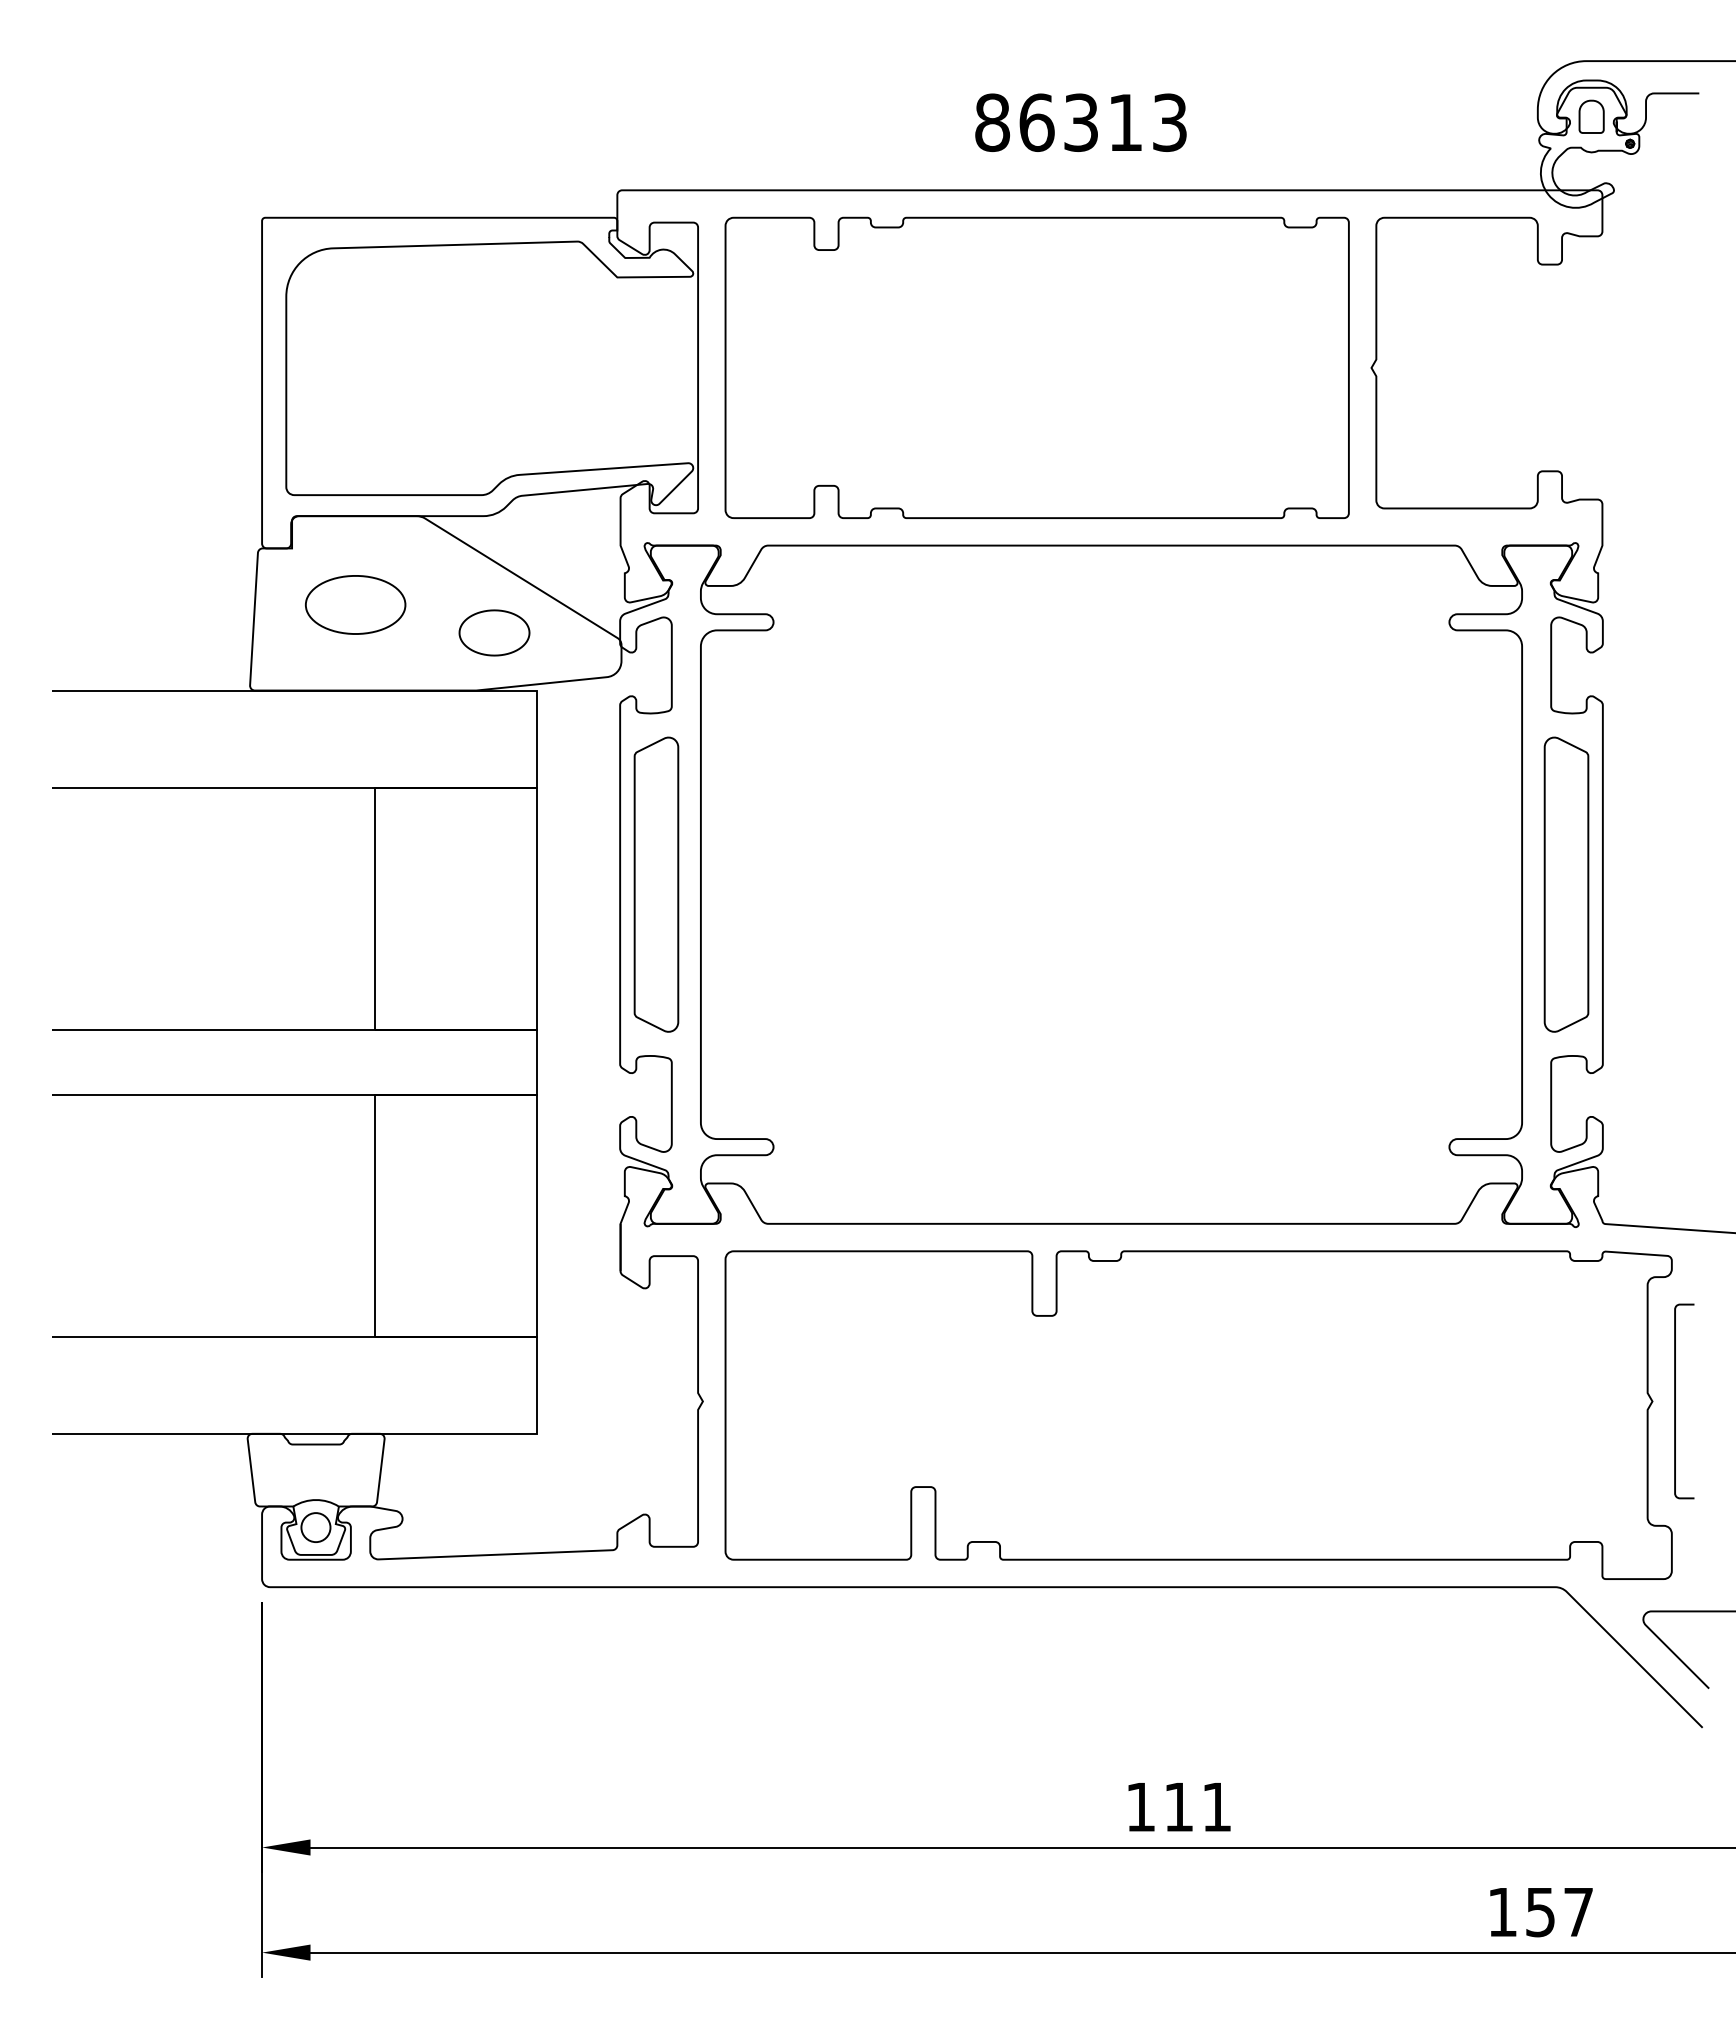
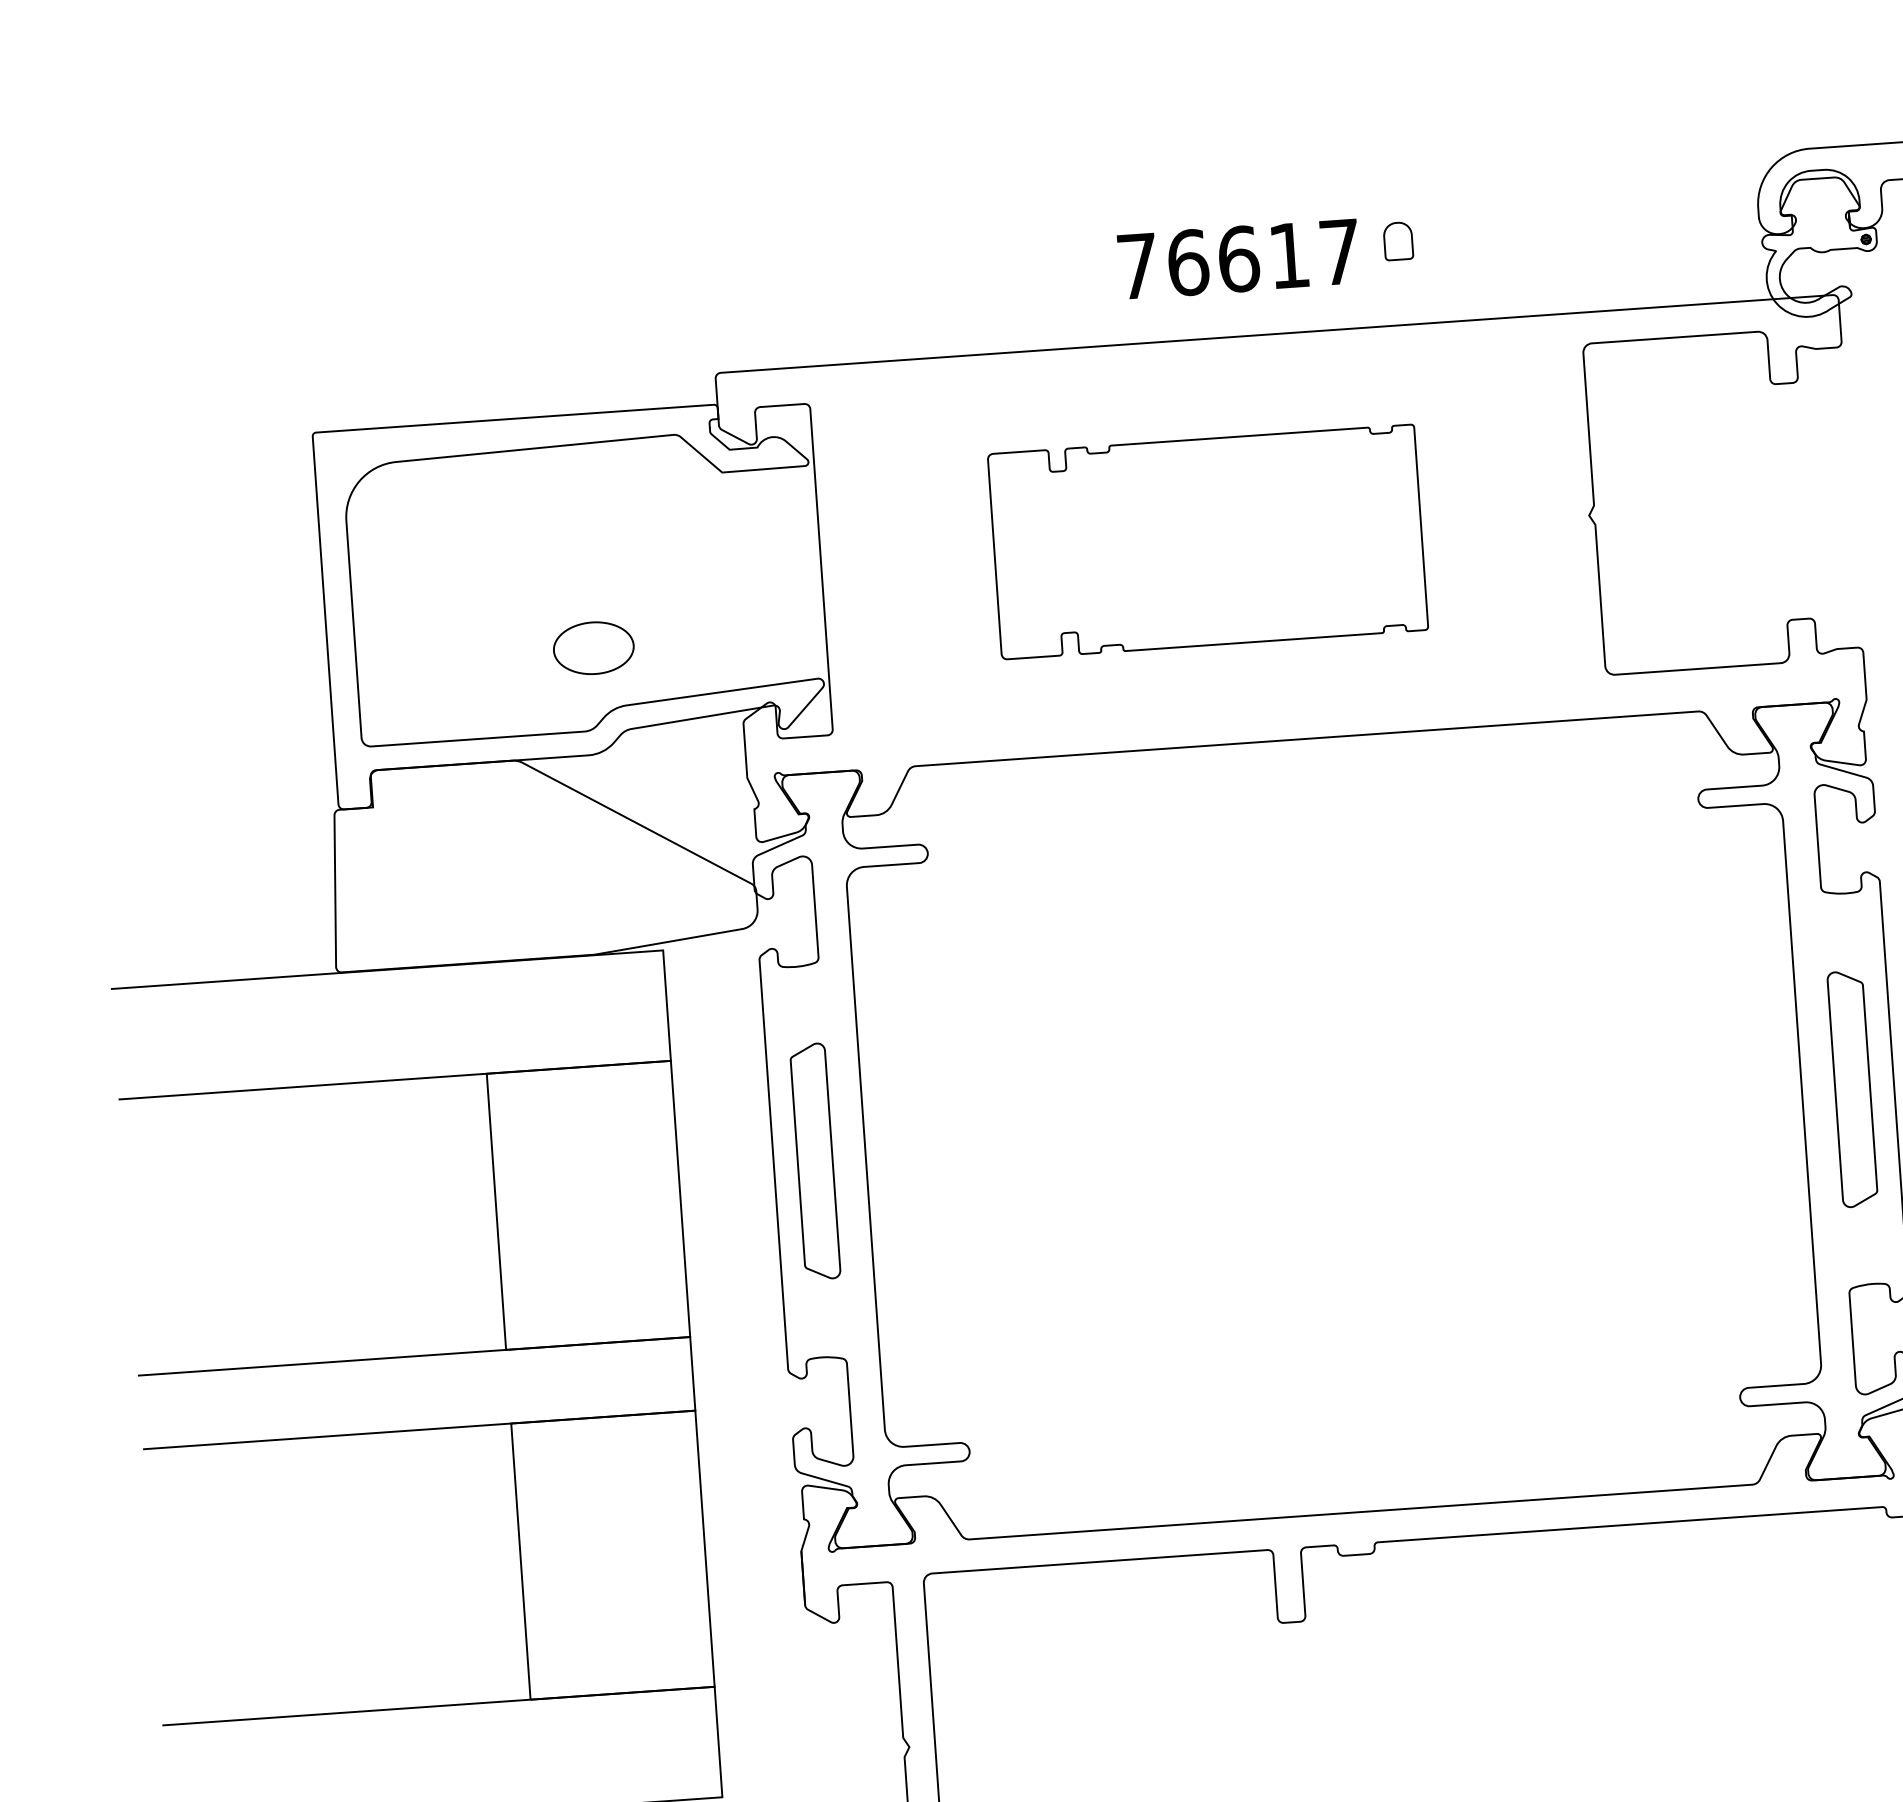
part: (1591, 116) -> (1398, 240), moved
text: (1080, 122) -> (1237, 258), 86313 -> 76617
part: (1036, 367) -> (1207, 541), size x0.6
part: (355, 604) -> (449, 866), removed
part: (494, 632) -> (593, 647), moved
part: (656, 884) -> (815, 1161), size x0.7
part: (1566, 884) -> (1852, 1088), size x0.7

